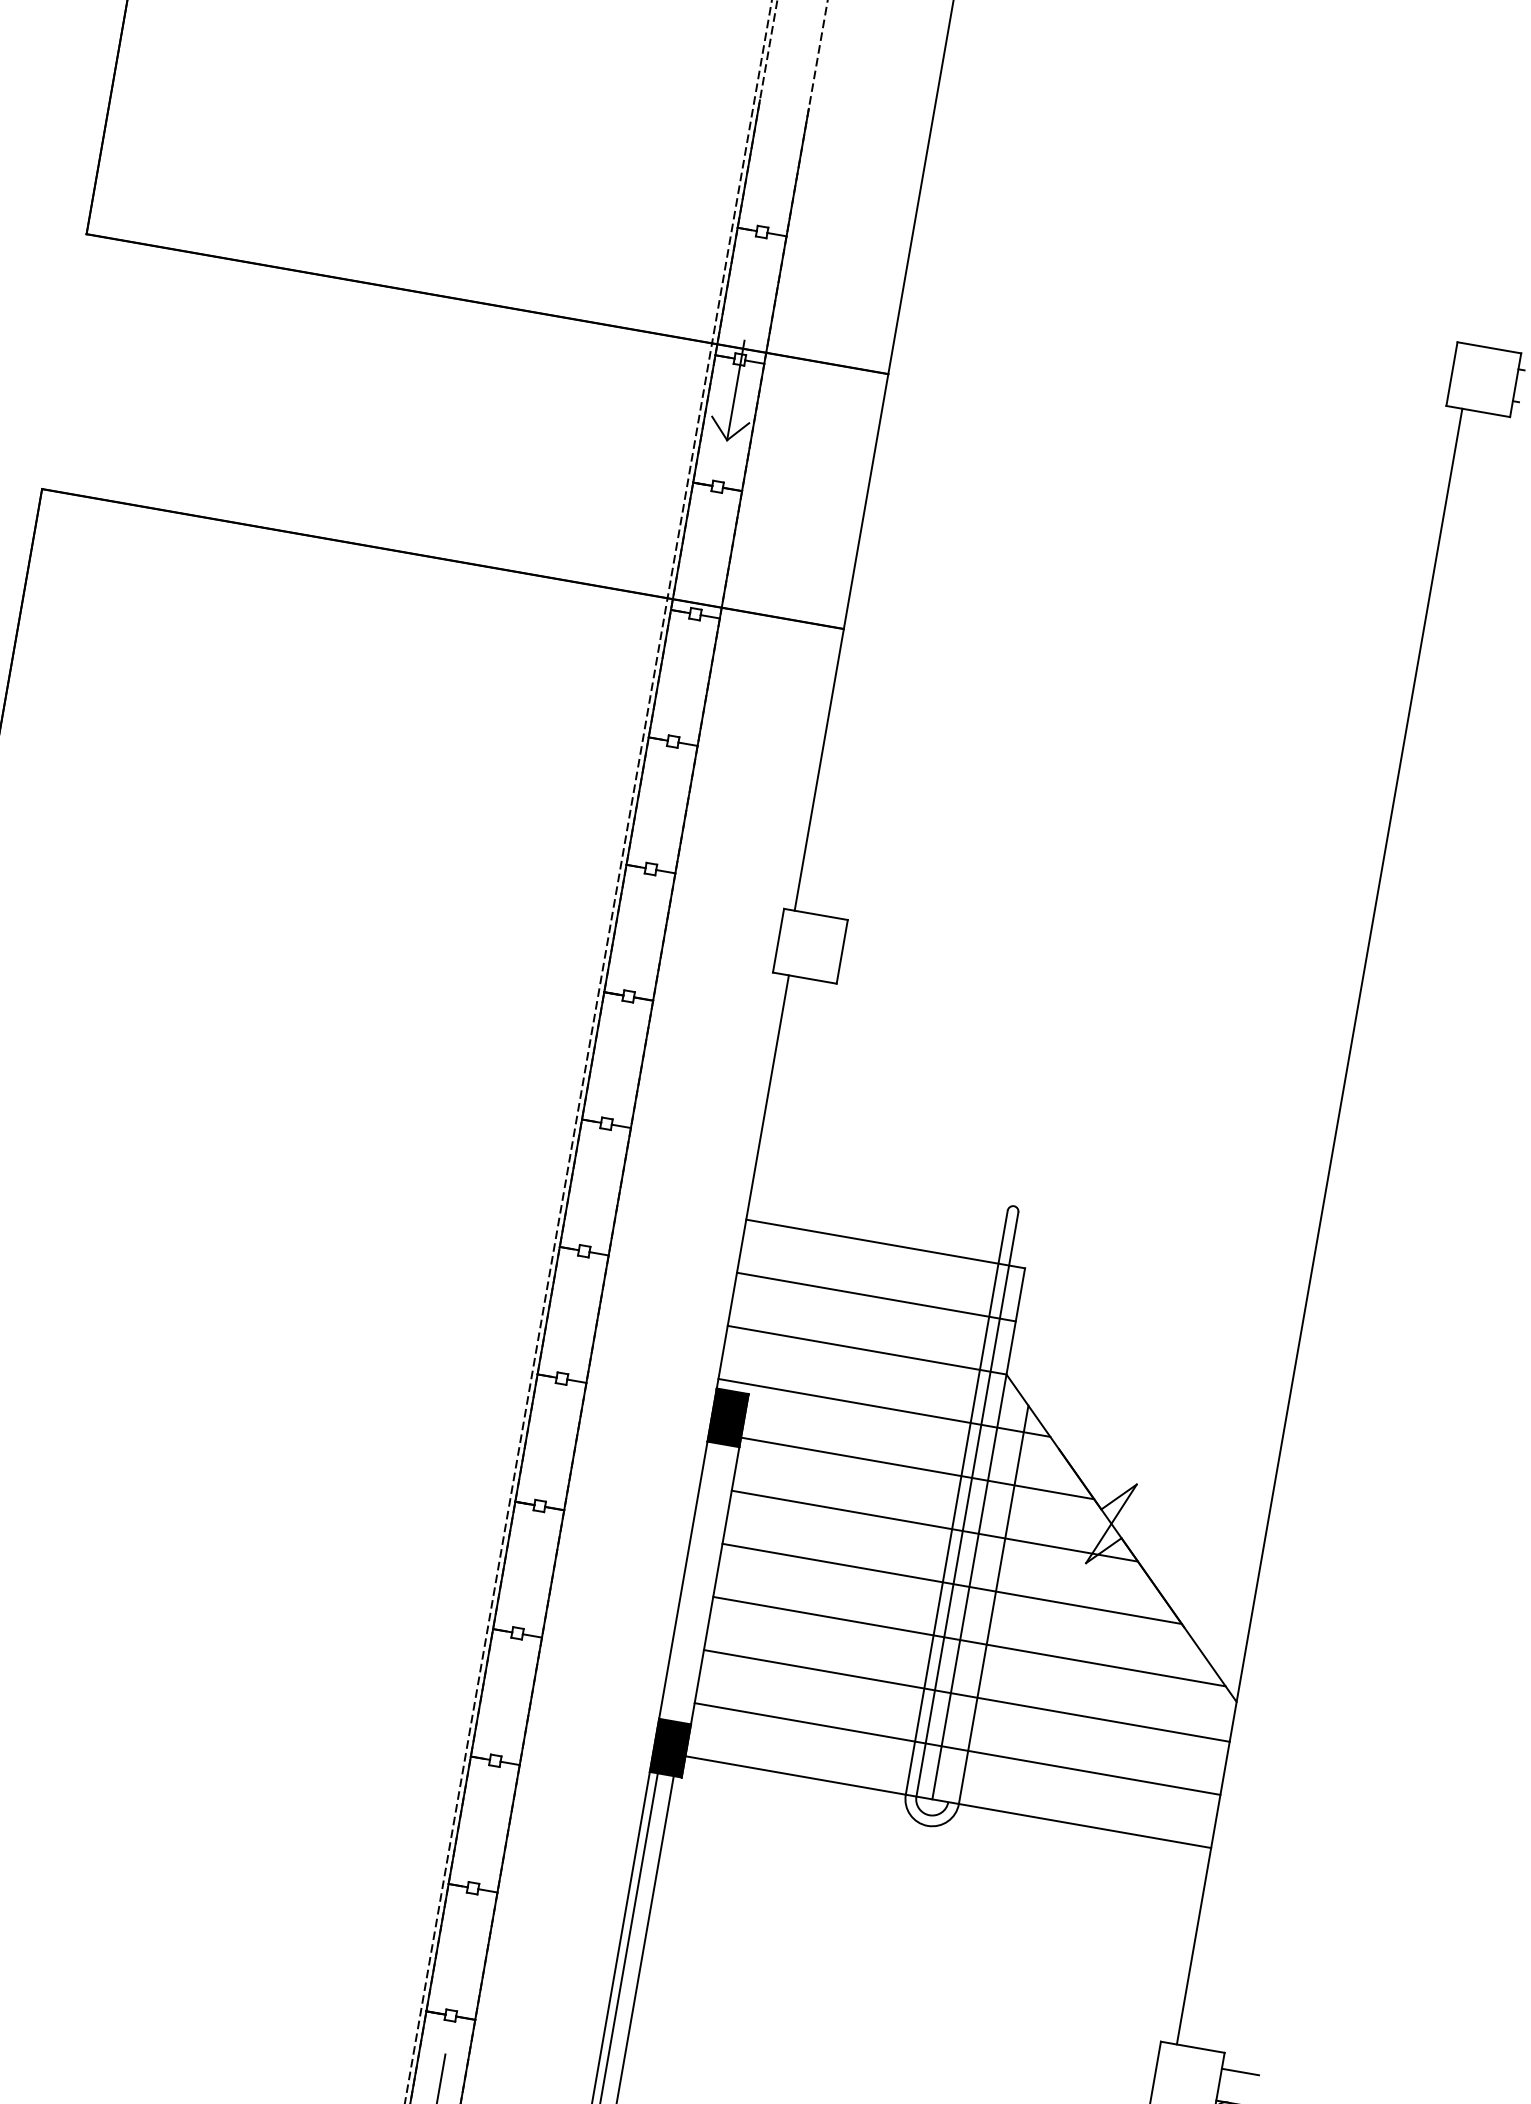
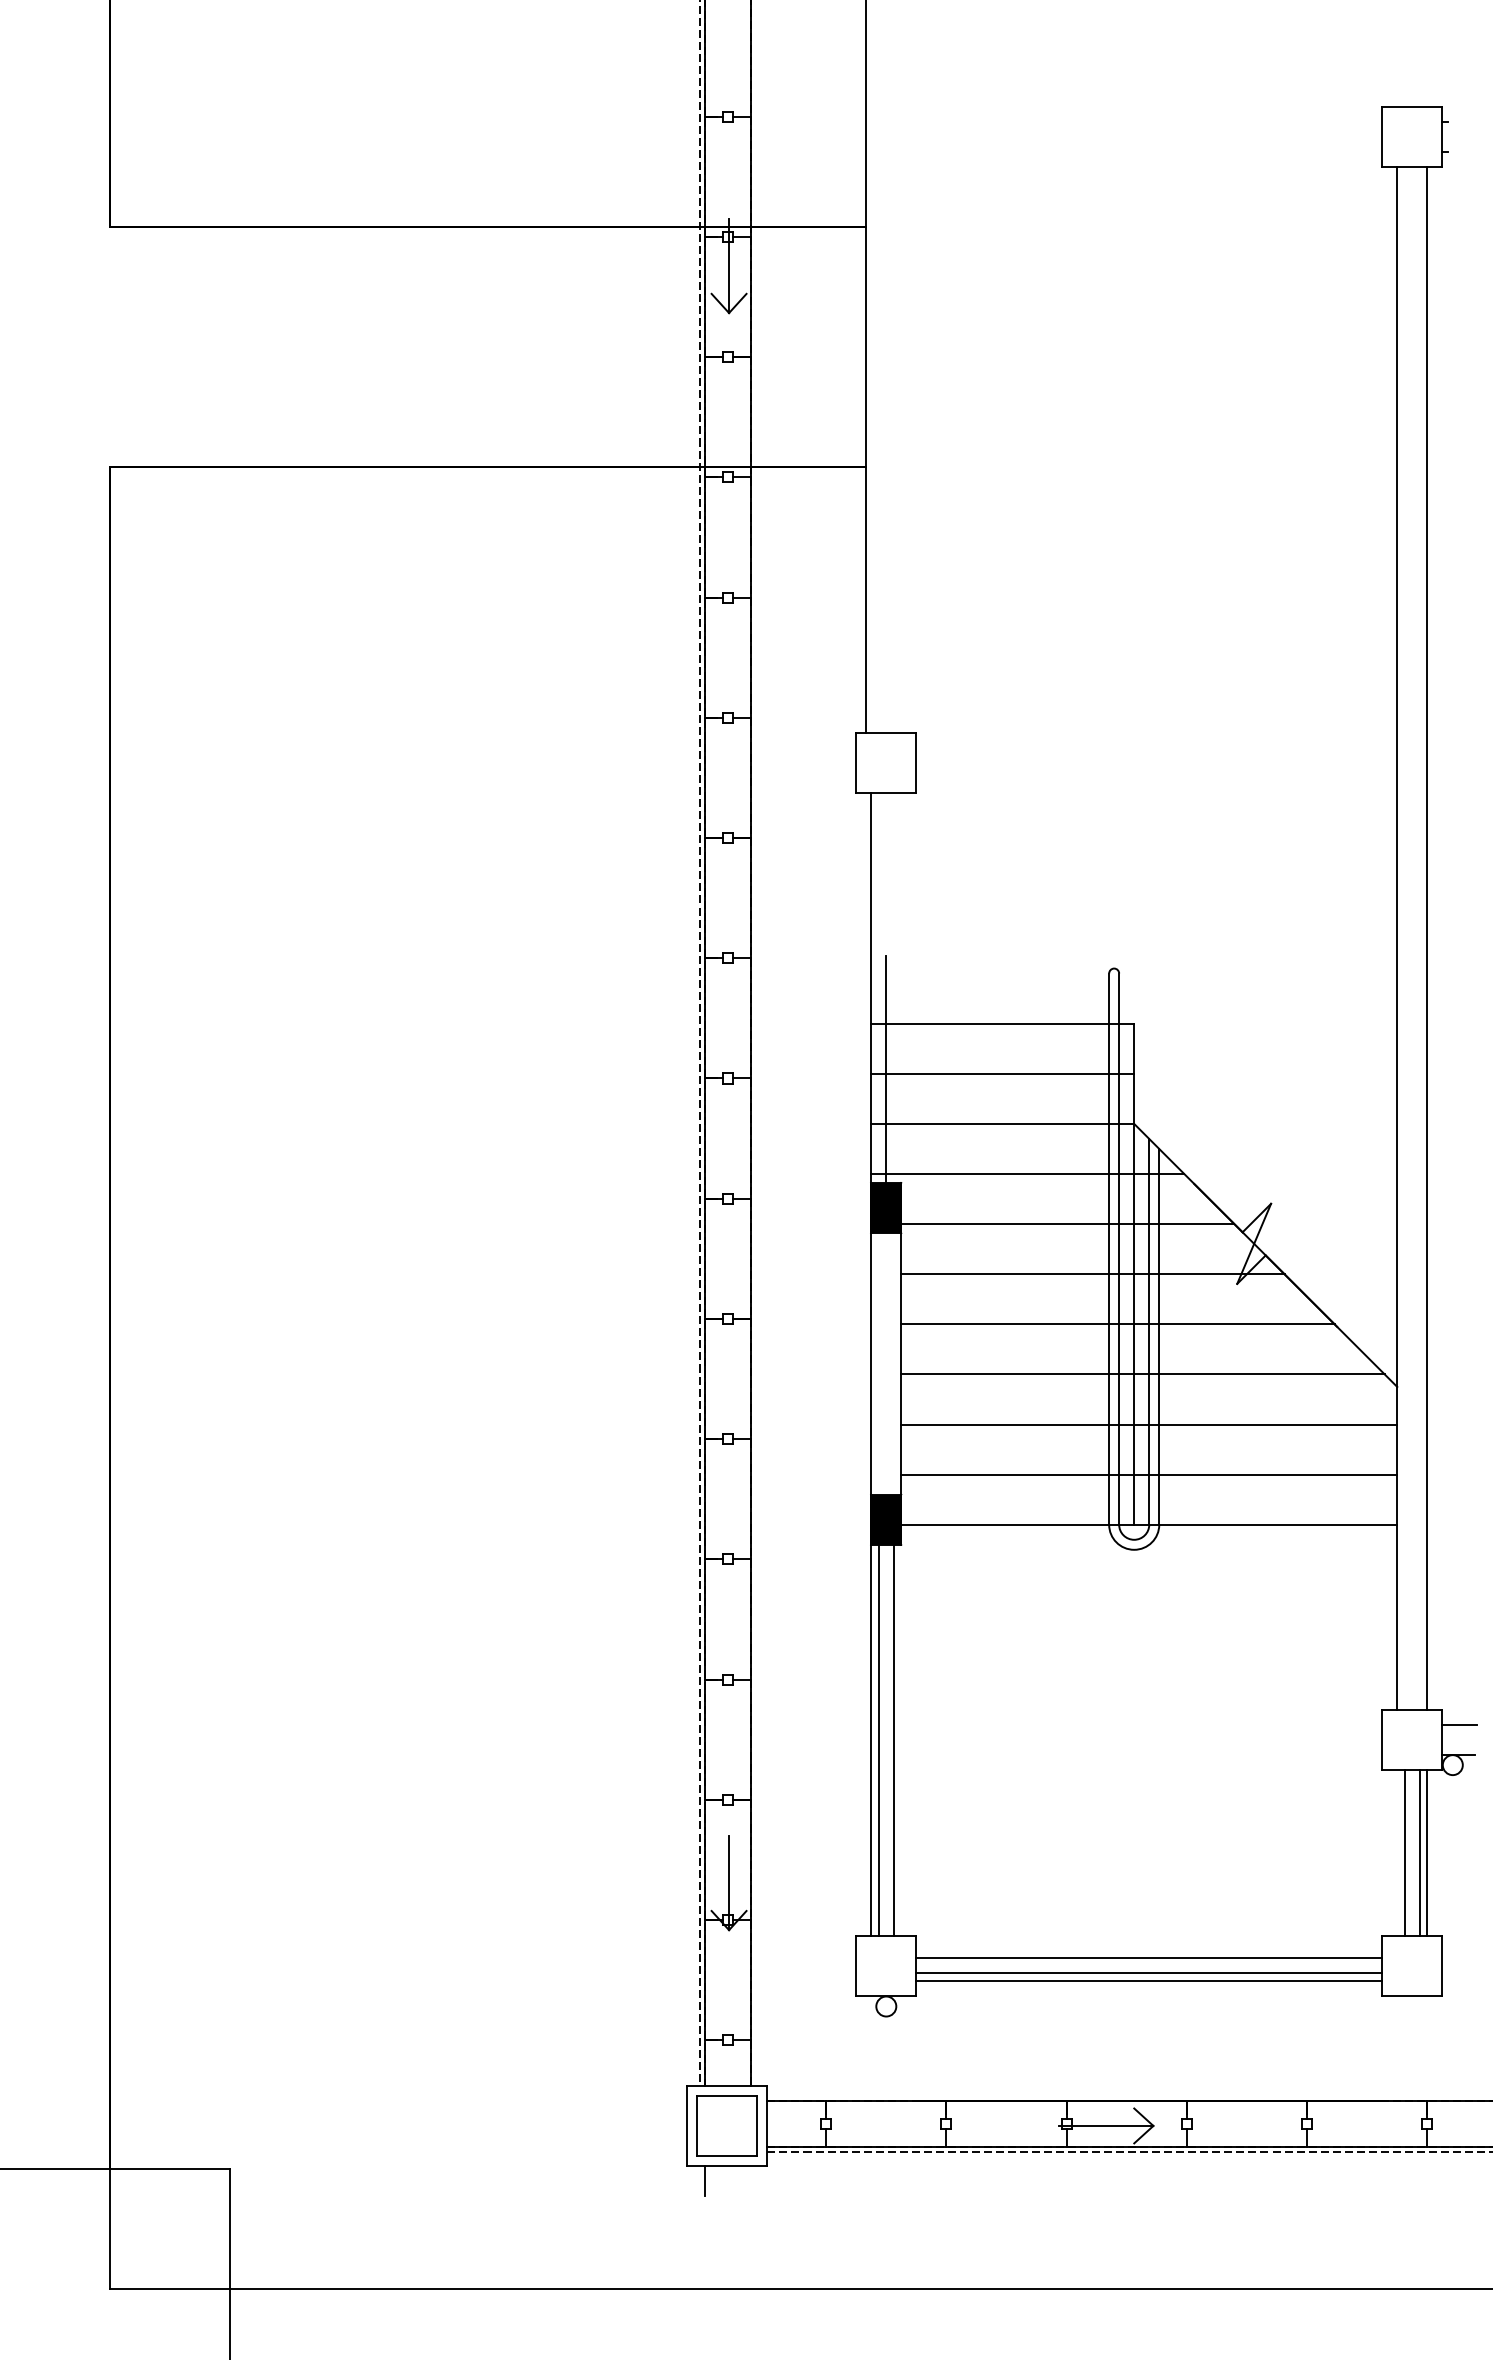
line: (1351, 1232) -> (1427, 938), added
line: (753, 1272) -> (886, 1070), added
line: (984, 1597) -> (1149, 1331), added

